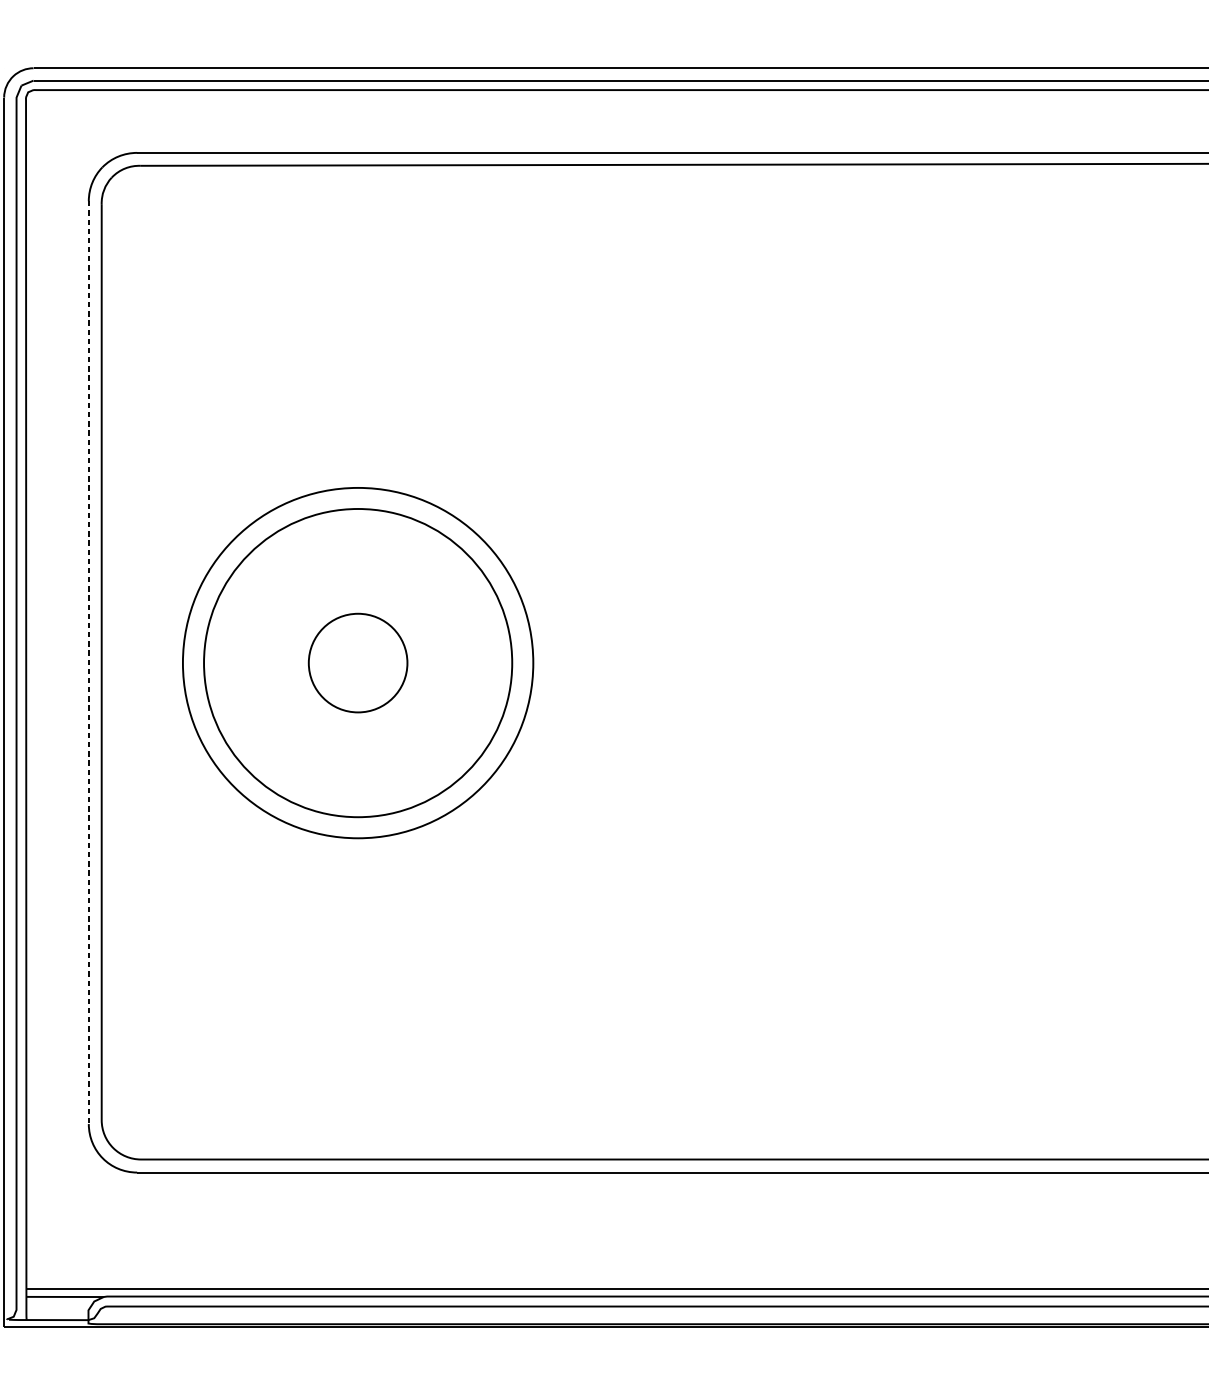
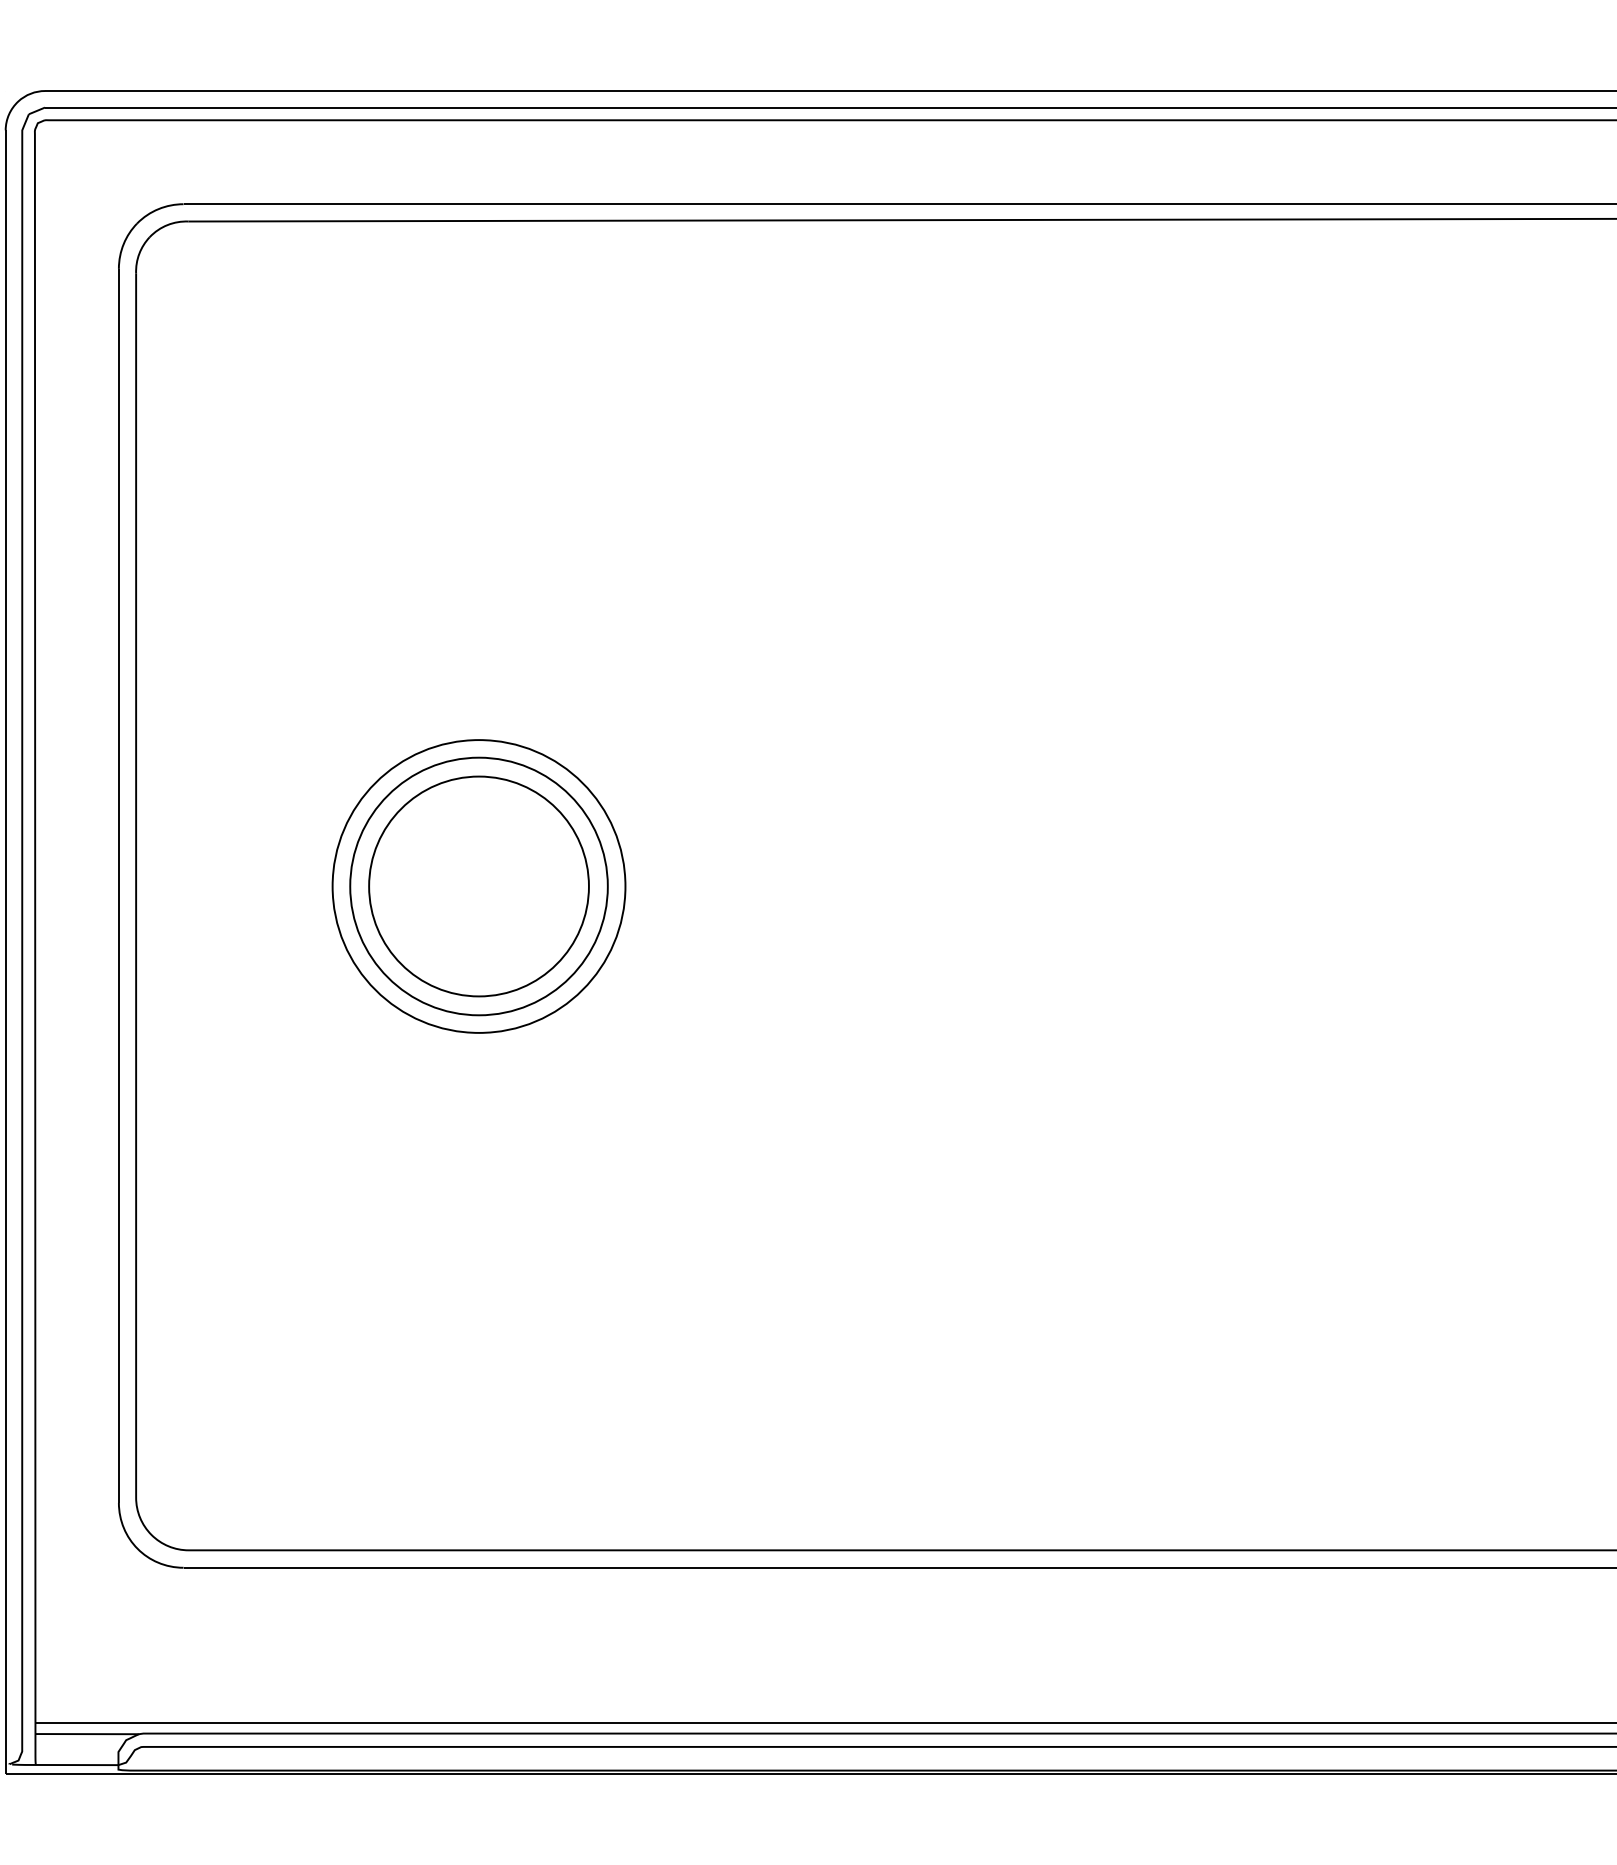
line: (88, 663) -> (118, 886), dashed -> solid
circle: (357, 663) -> (478, 886), size x0.62
circle: (357, 663) -> (478, 886), size x0.62
circle: (357, 663) -> (478, 886), size x1.67

